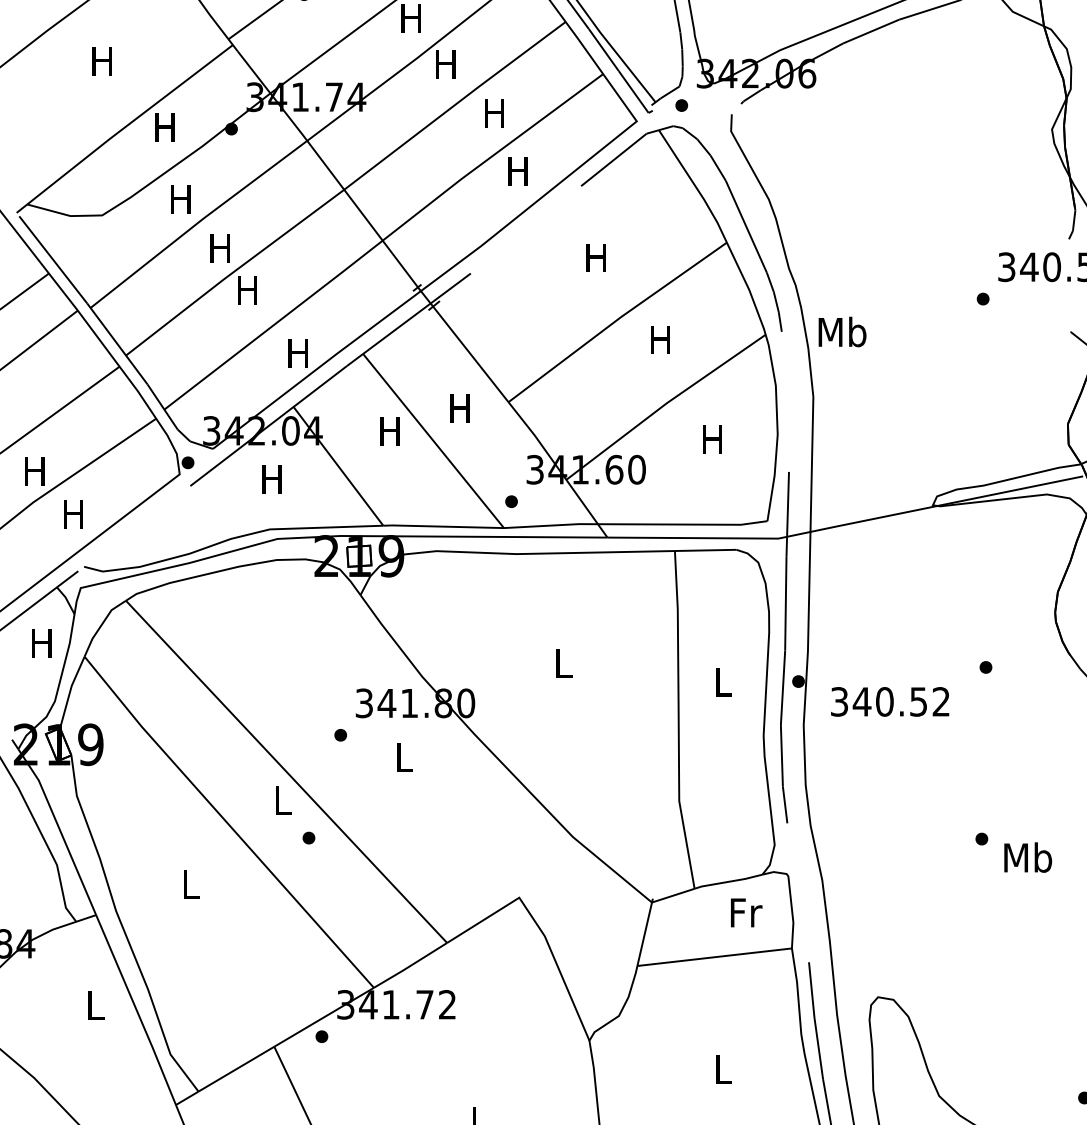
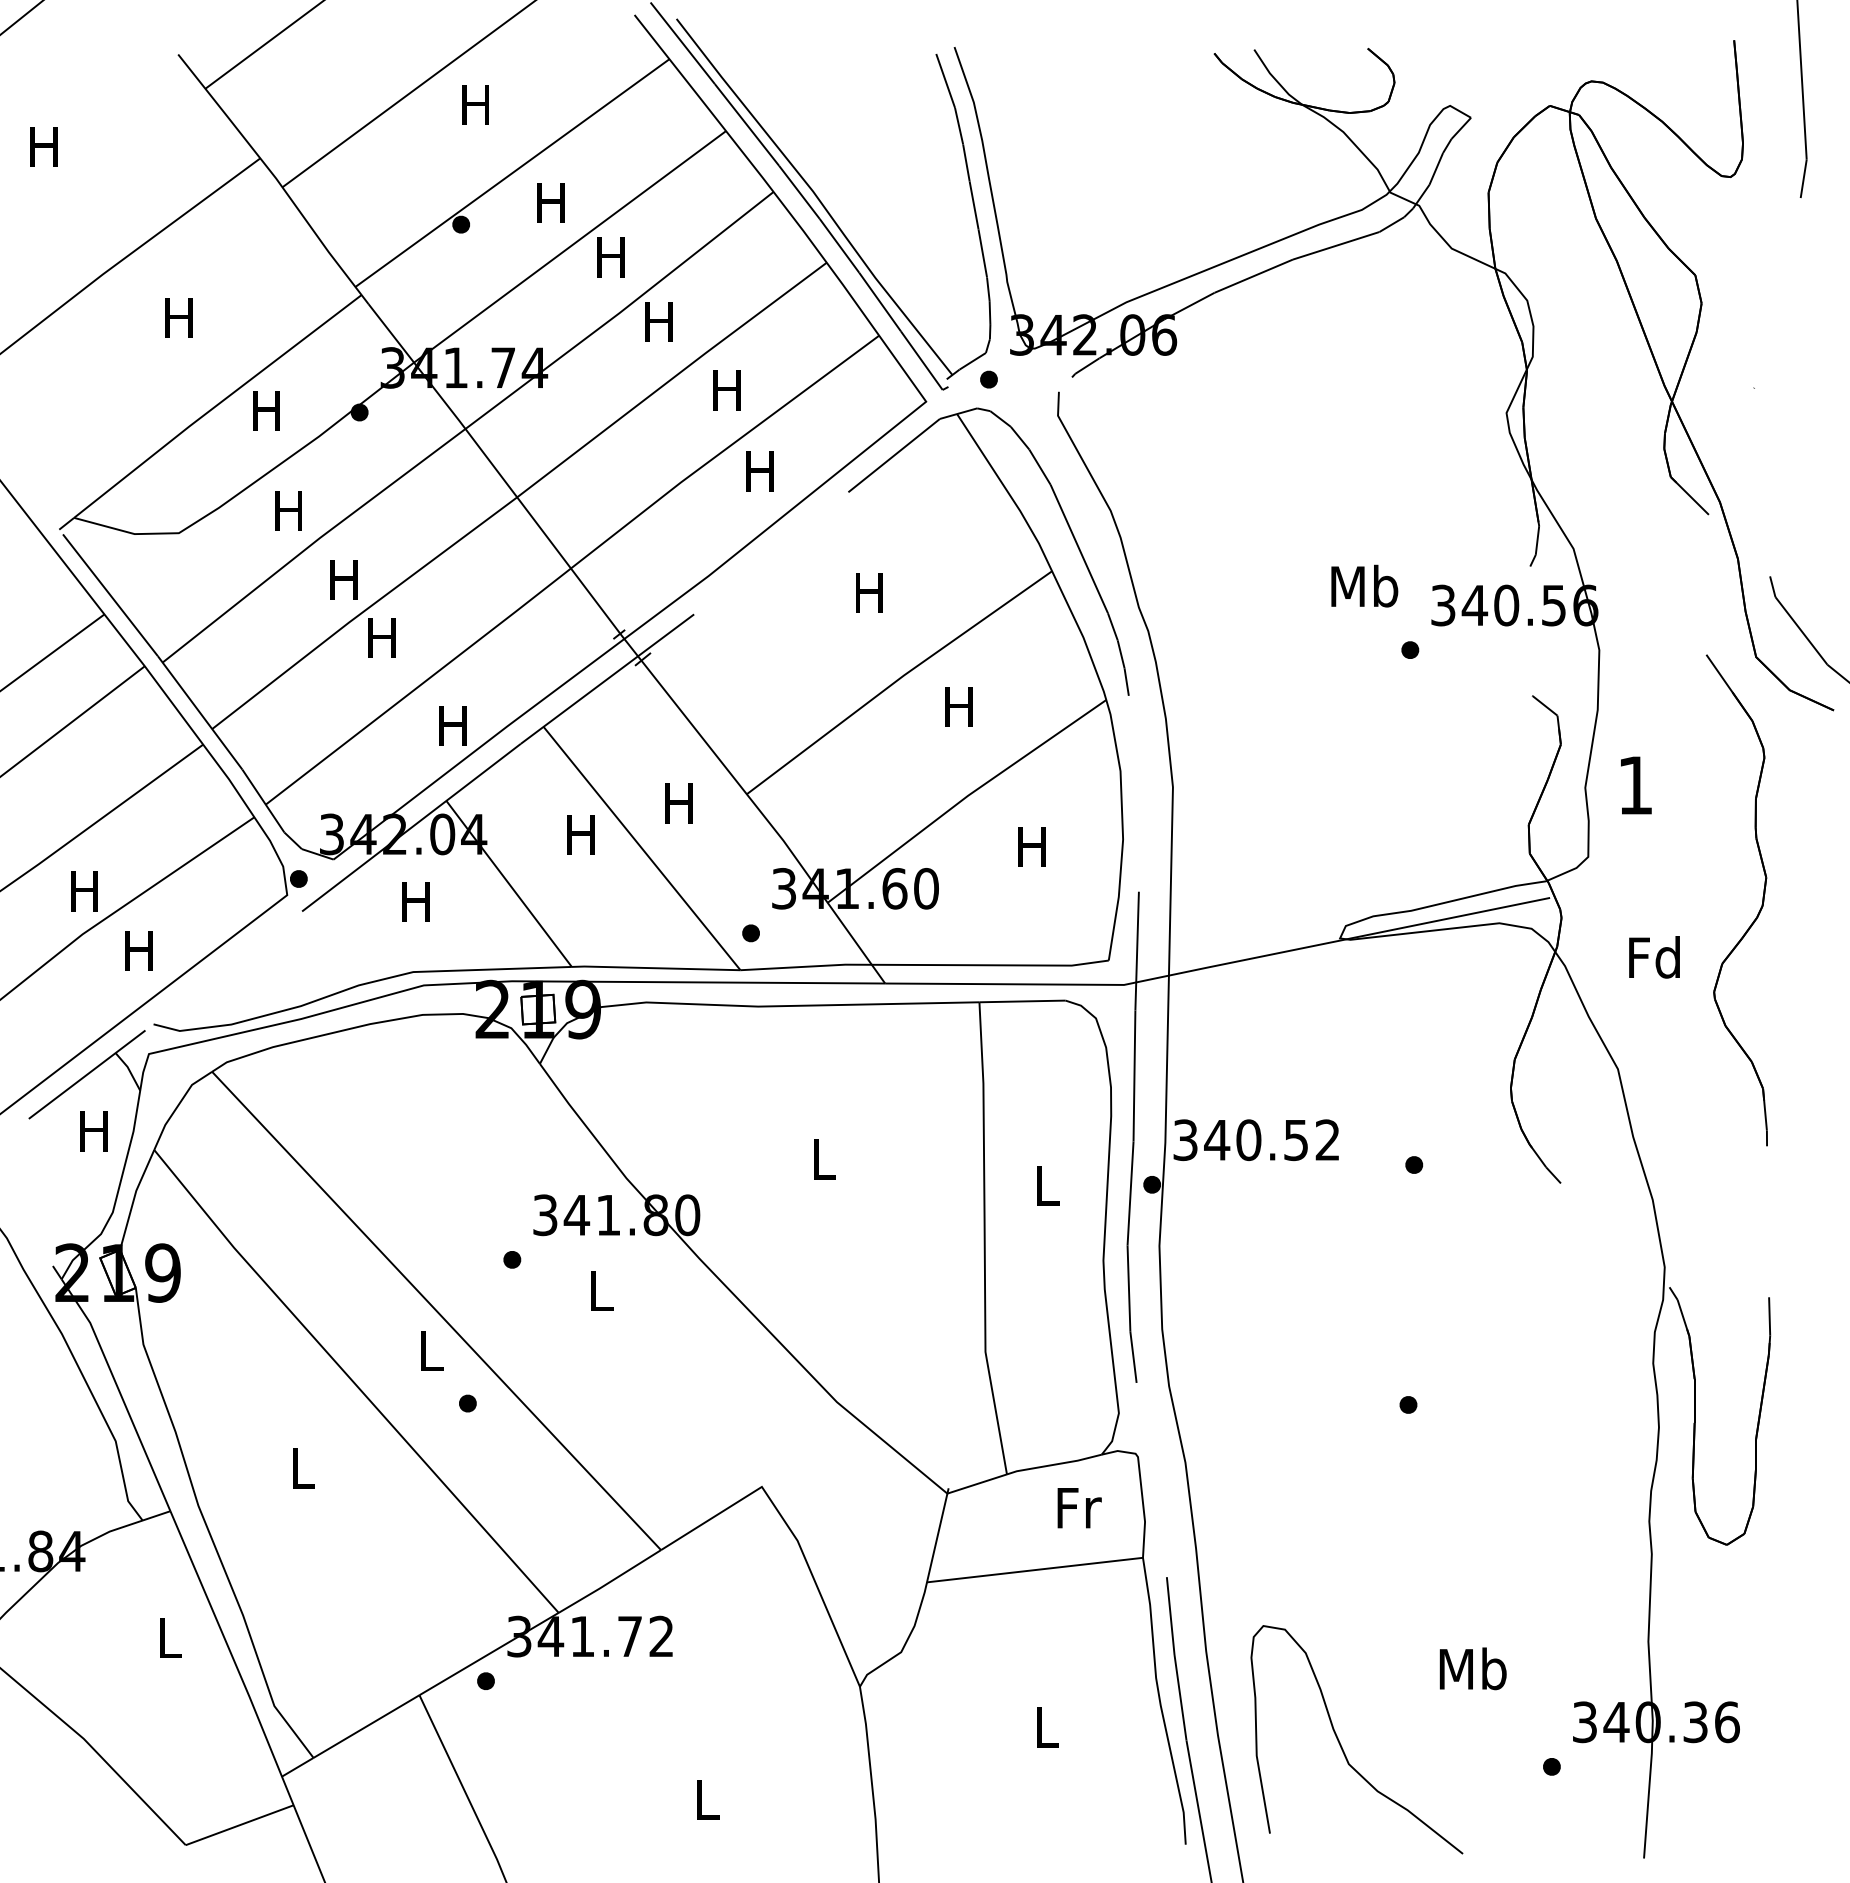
text: (842, 331) -> (1364, 585), moved
text: (889, 701) -> (1255, 1139), moved
text: (1027, 857) -> (1472, 1668), moved

